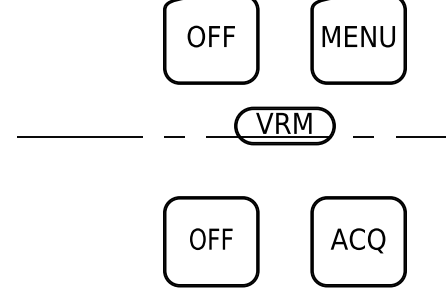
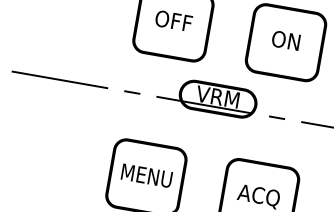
text: (358, 36) -> (286, 40), MENU -> ON
text: (210, 238) -> (146, 175), OFF -> MENU

